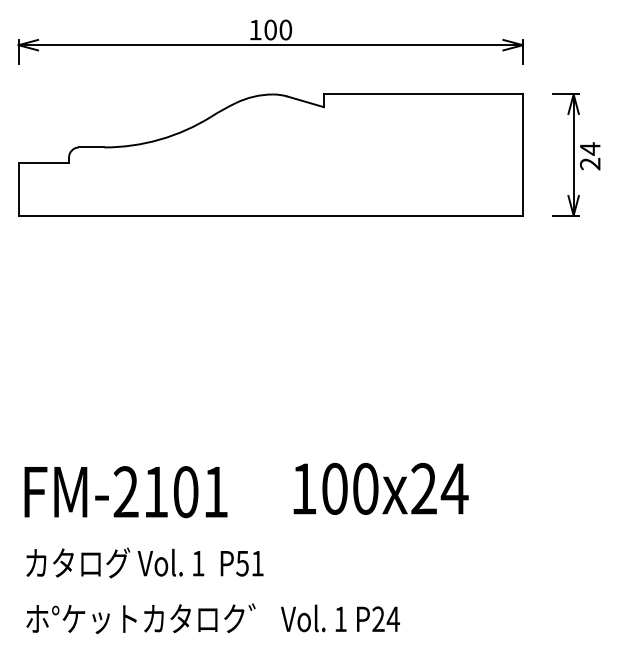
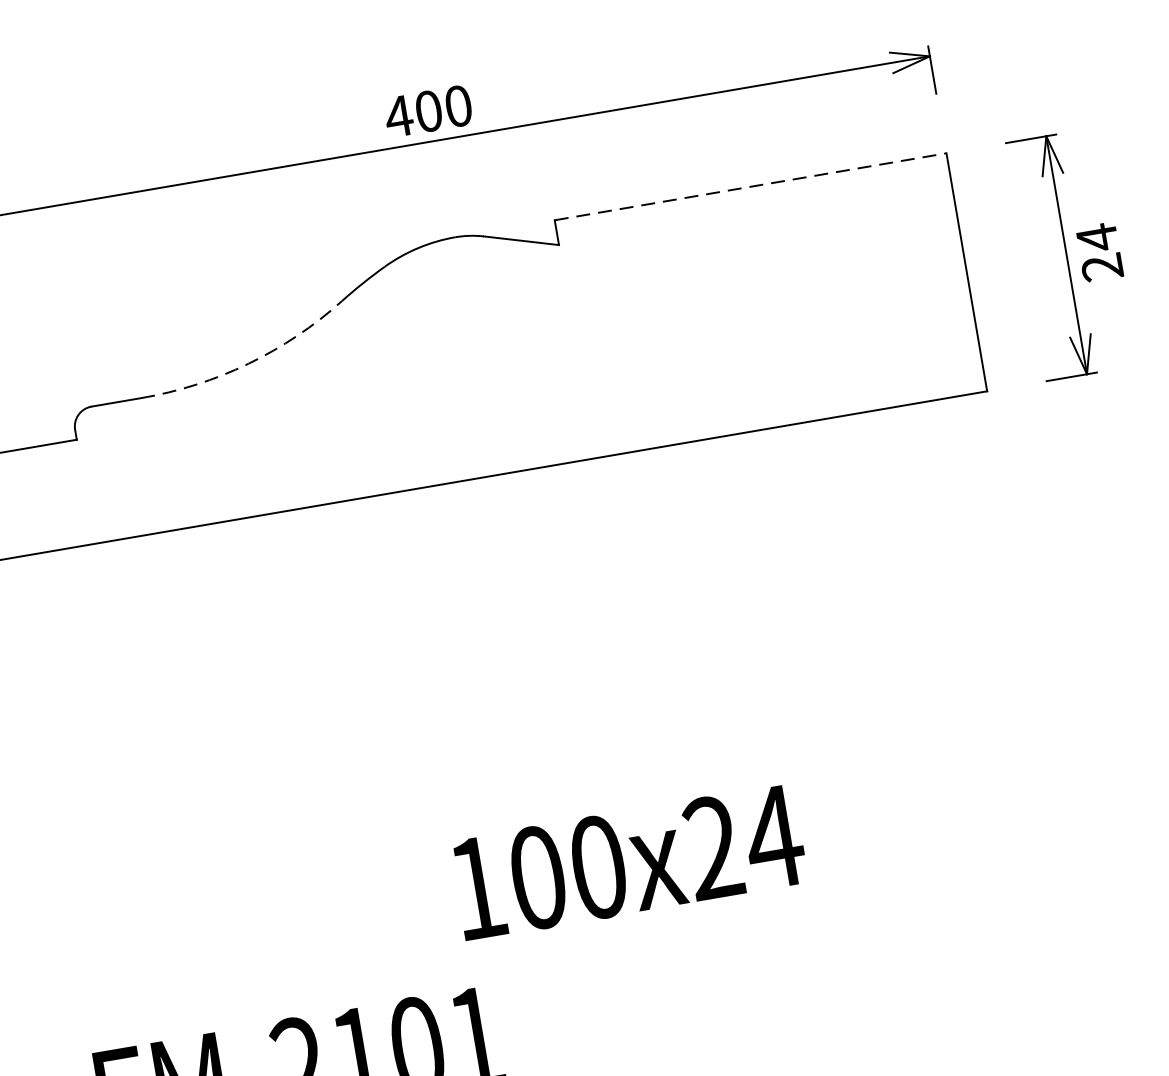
text: (255, 30) -> (399, 117), 100 -> 400
line: (423, 94) -> (751, 186), solid -> dashed
arc: (160, 139) -> (248, 363), solid -> dashed
text: (380, 488) -> (627, 861), moved

